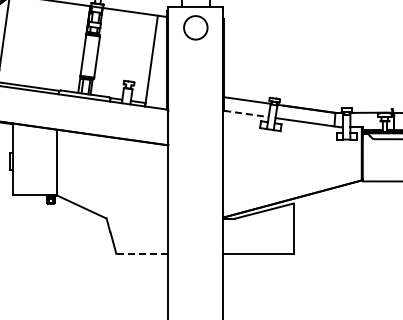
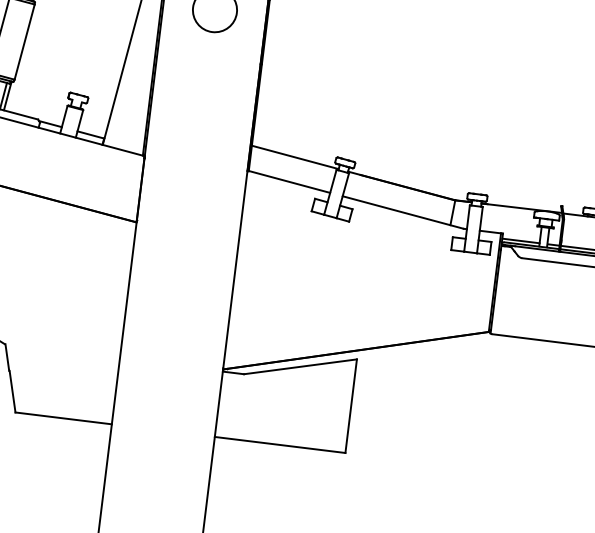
line: (246, 114) -> (289, 182), dashed -> solid
line: (142, 253) -> (64, 417), dashed -> solid

